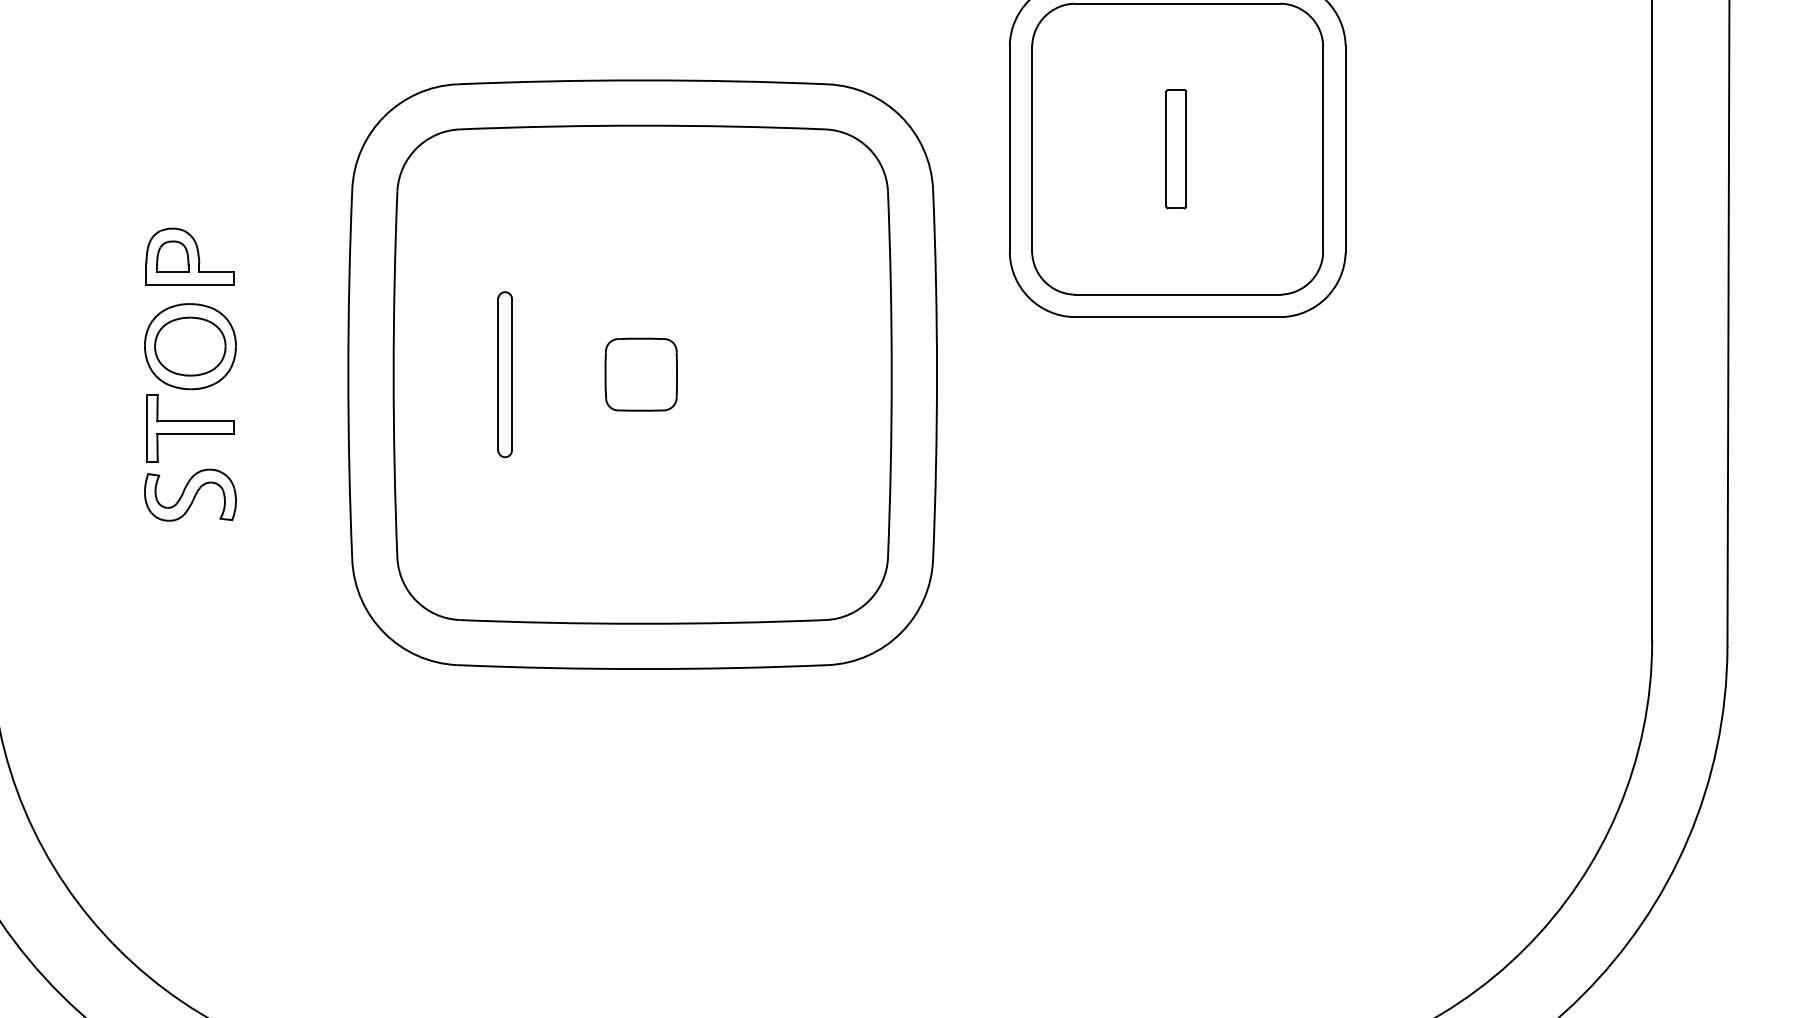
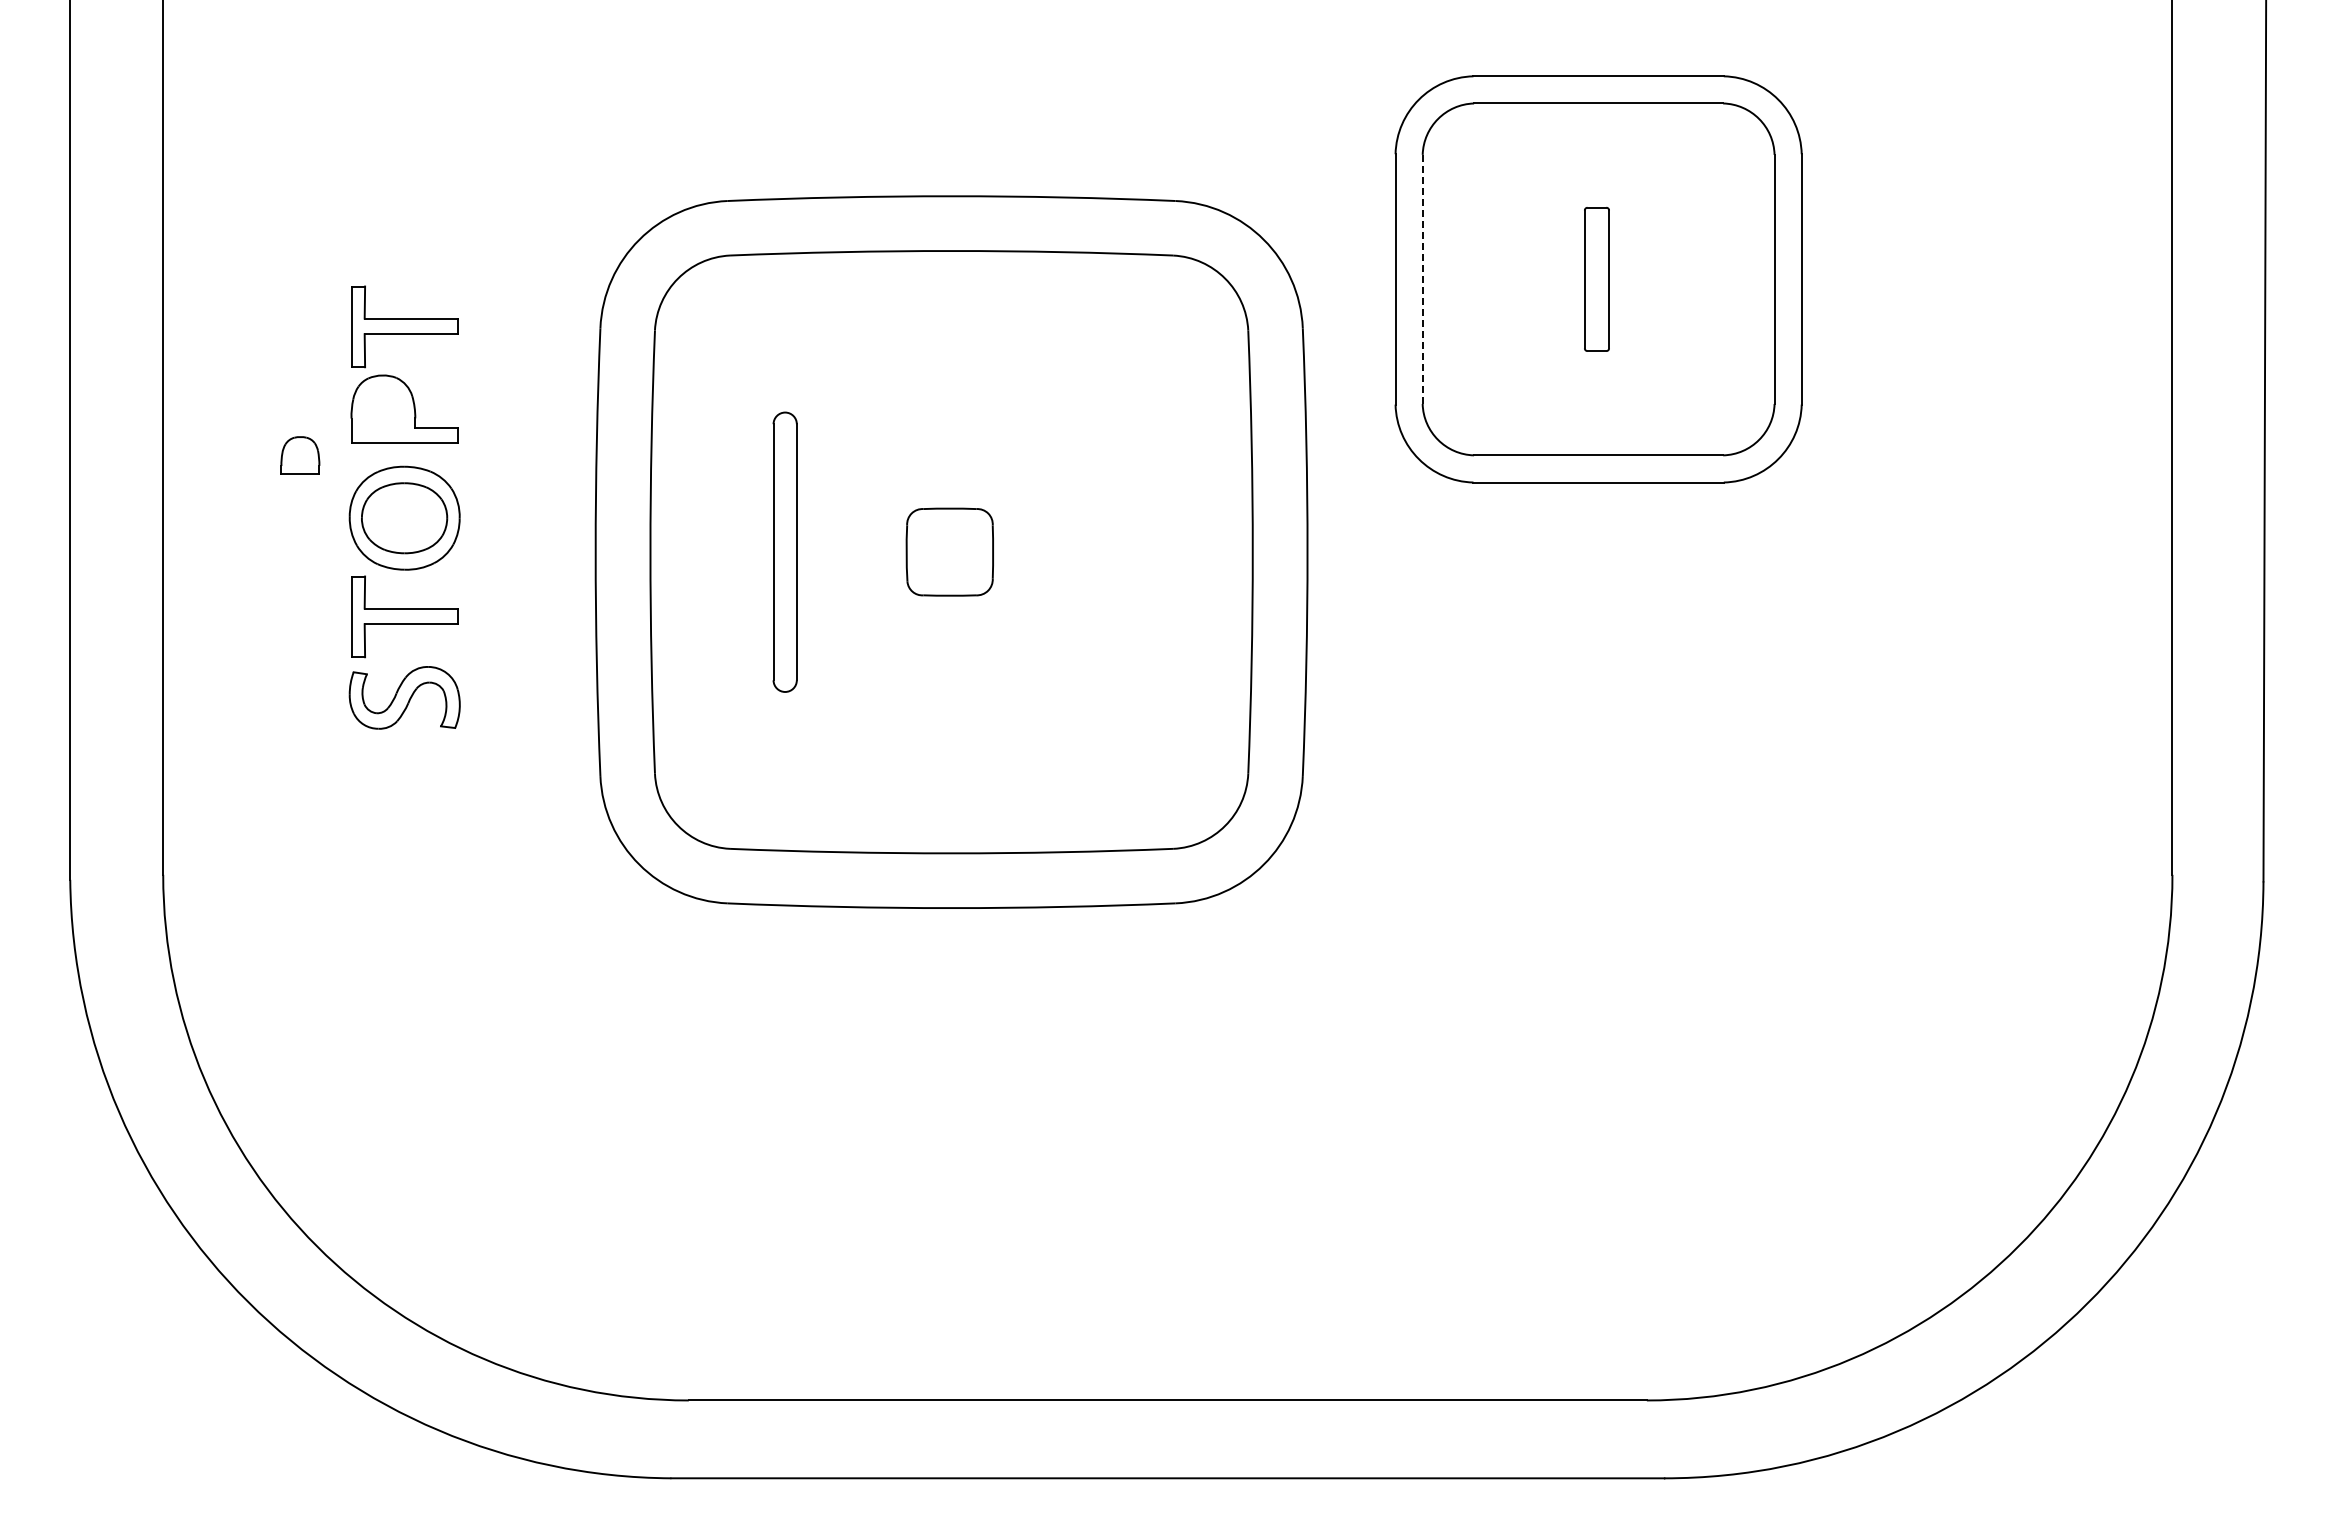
line: (1032, 149) -> (1422, 279), solid -> dashed
part: (190, 188) -> (404, 326), added
part: (172, 256) -> (300, 455), moved
part: (505, 374) -> (785, 551), size x1.4

